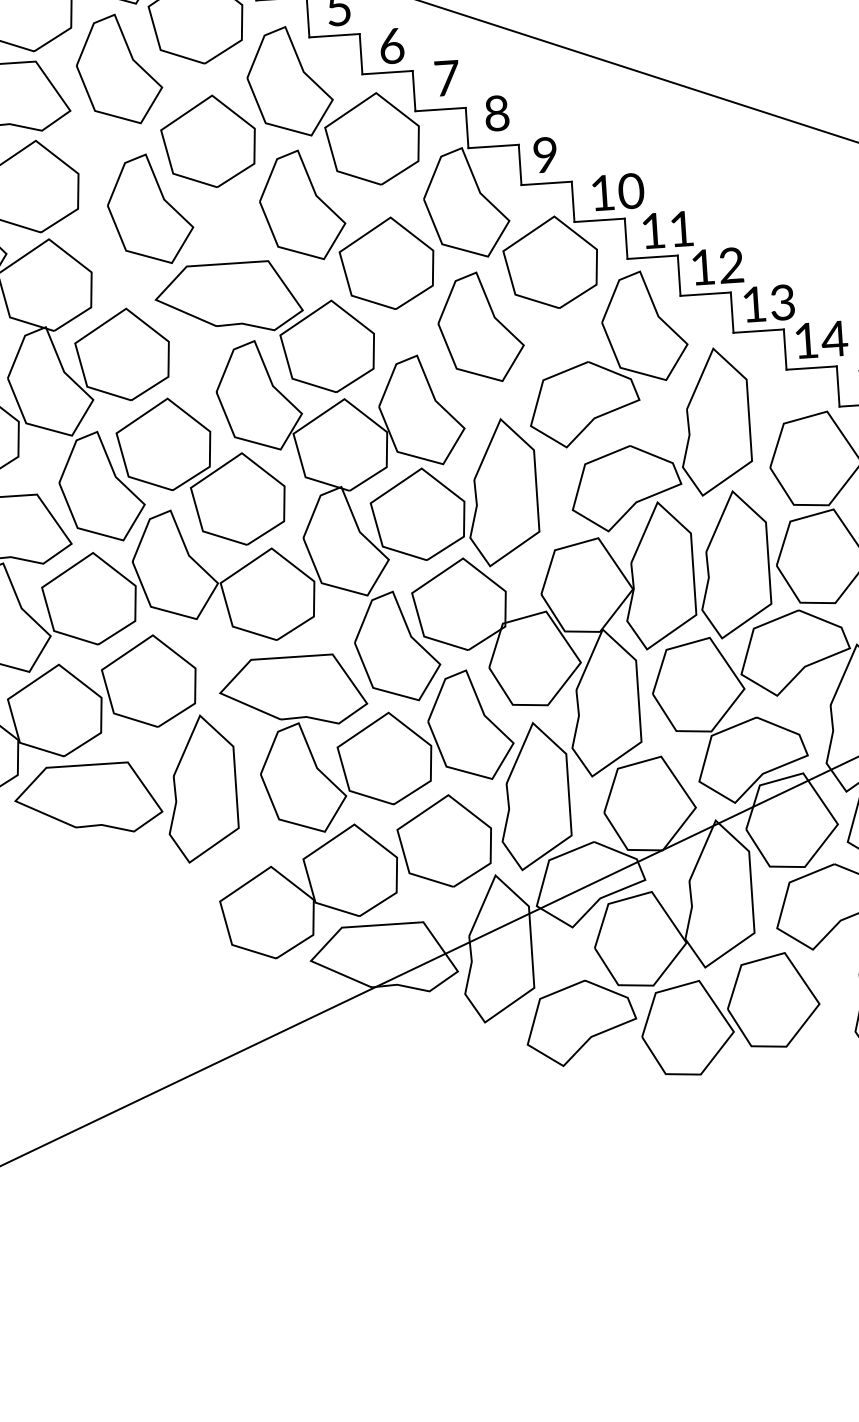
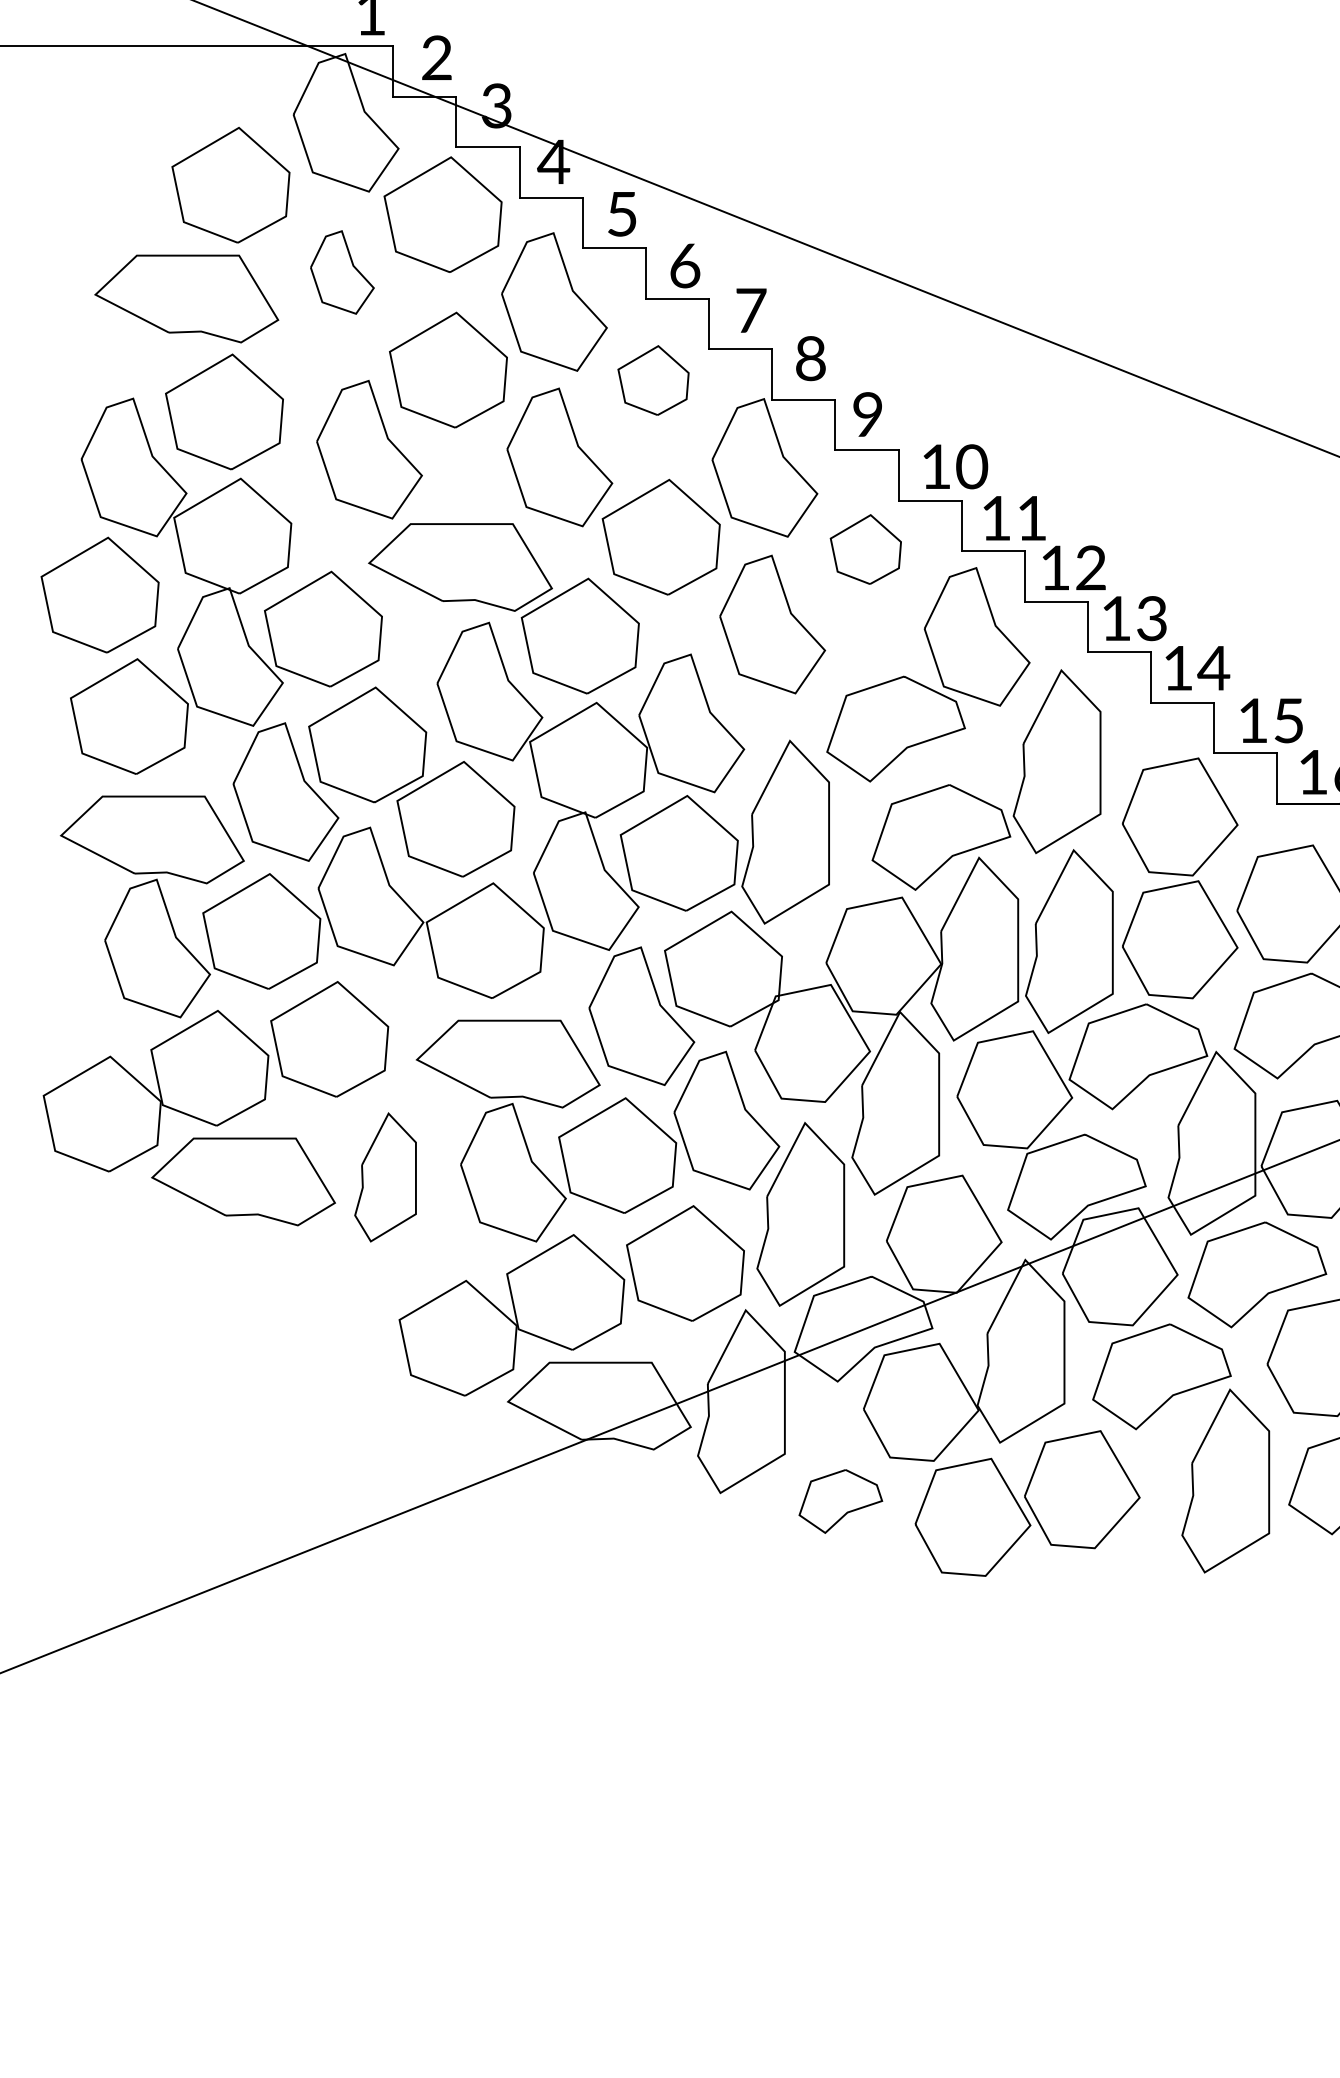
part: (119, 69) -> (342, 272), size x0.6
part: (372, 139) -> (653, 380), size x0.6
part: (550, 262) -> (865, 549), size x0.6
part: (201, 788) -> (385, 1177), size x0.7
part: (581, 1022) -> (840, 1501), size x0.6

